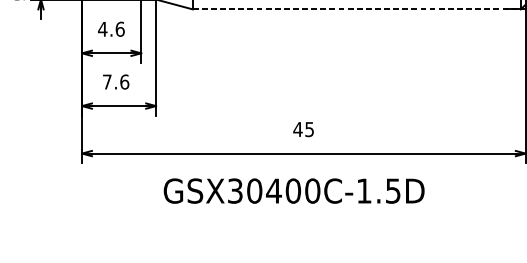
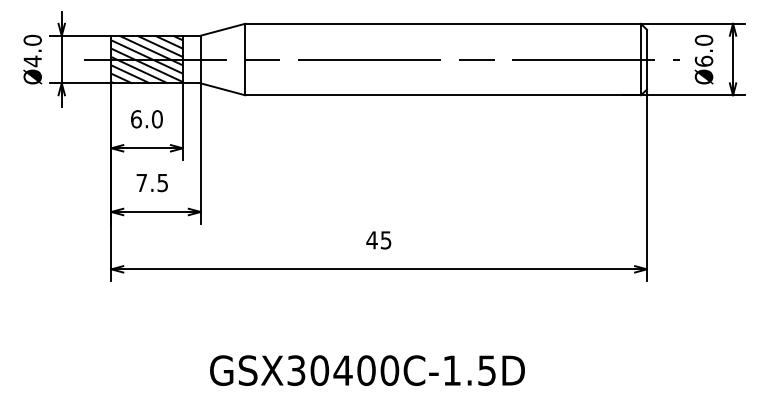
line: (357, 9) -> (443, 95), dashed -> solid
text: (111, 29) -> (146, 119), 4.6 -> 6.0
text: (124, 81) -> (162, 182), 7.6 -> 7.5
text: (294, 190) -> (367, 370), moved

